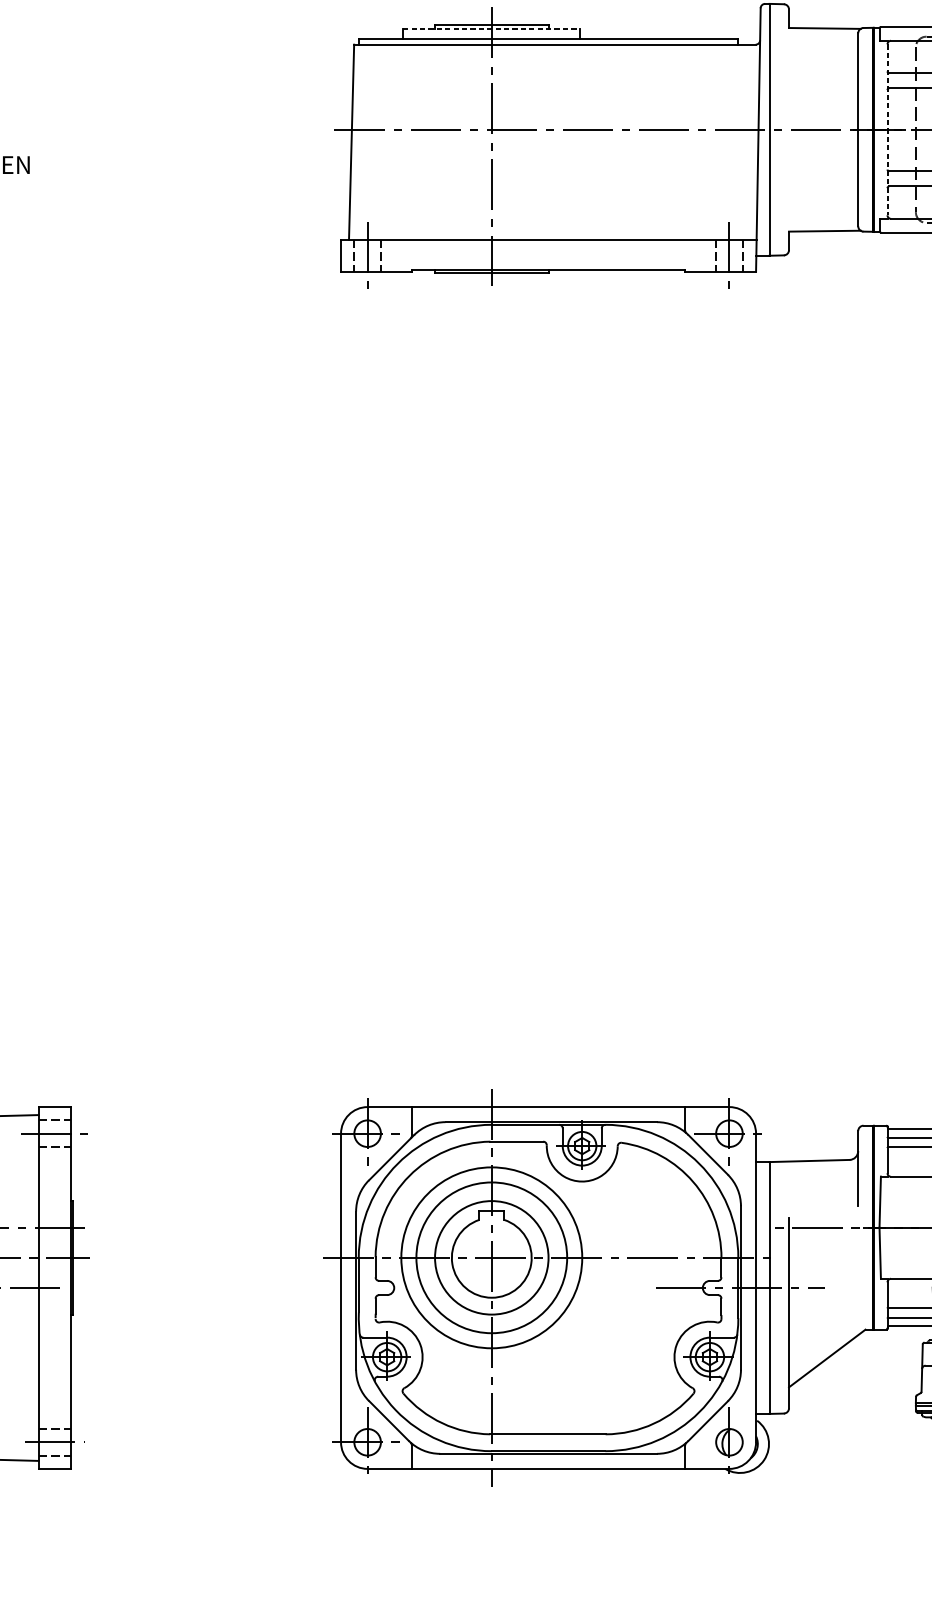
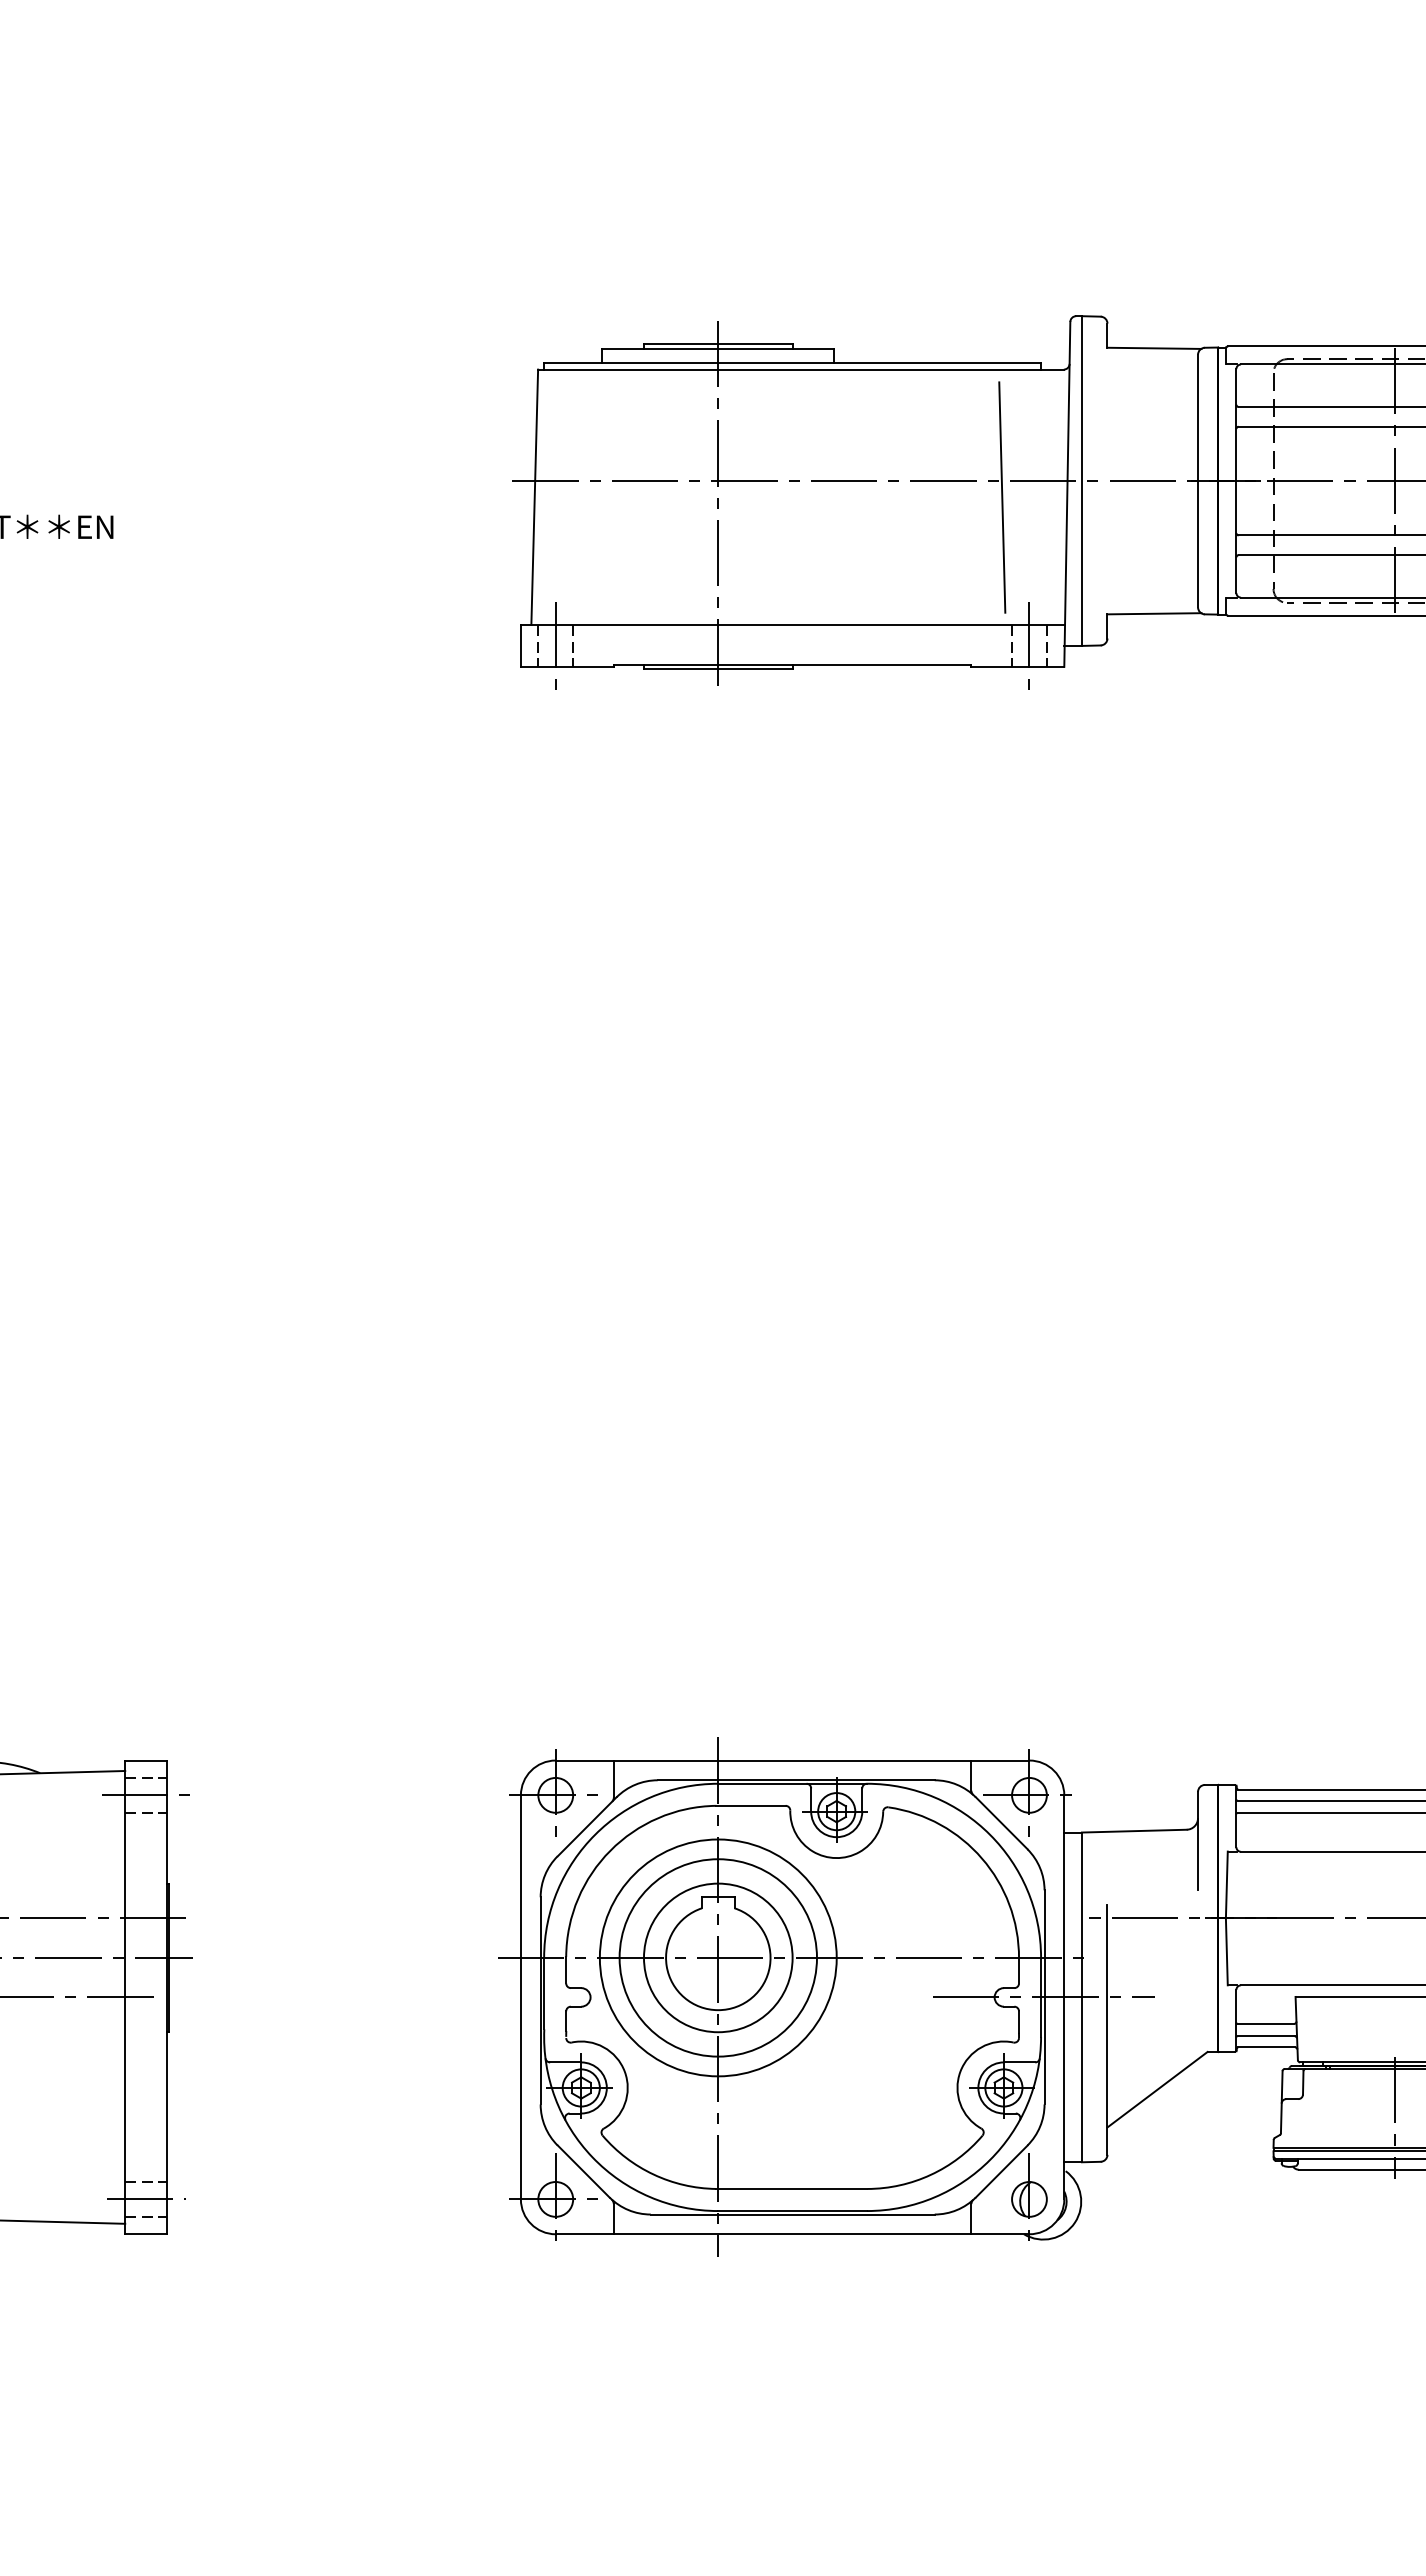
line: (491, 28) -> (718, 348), dashed -> solid
line: (887, 130) -> (1236, 481), dashed -> solid
line: (708, 142) -> (1002, 497), added

